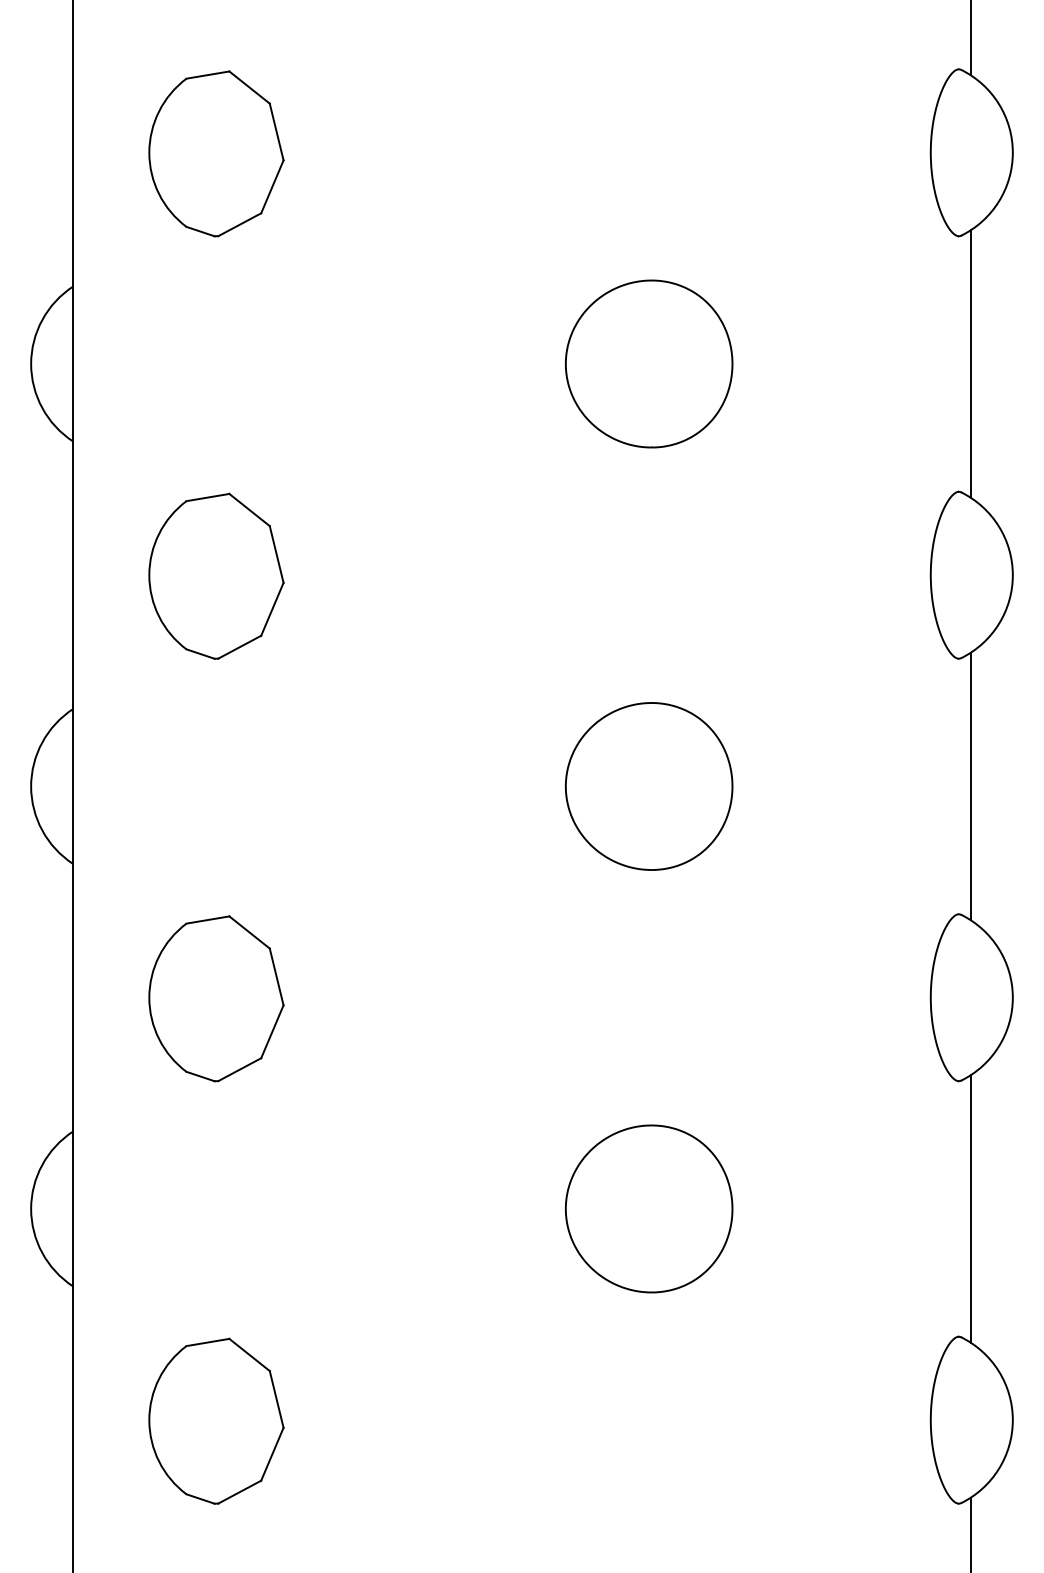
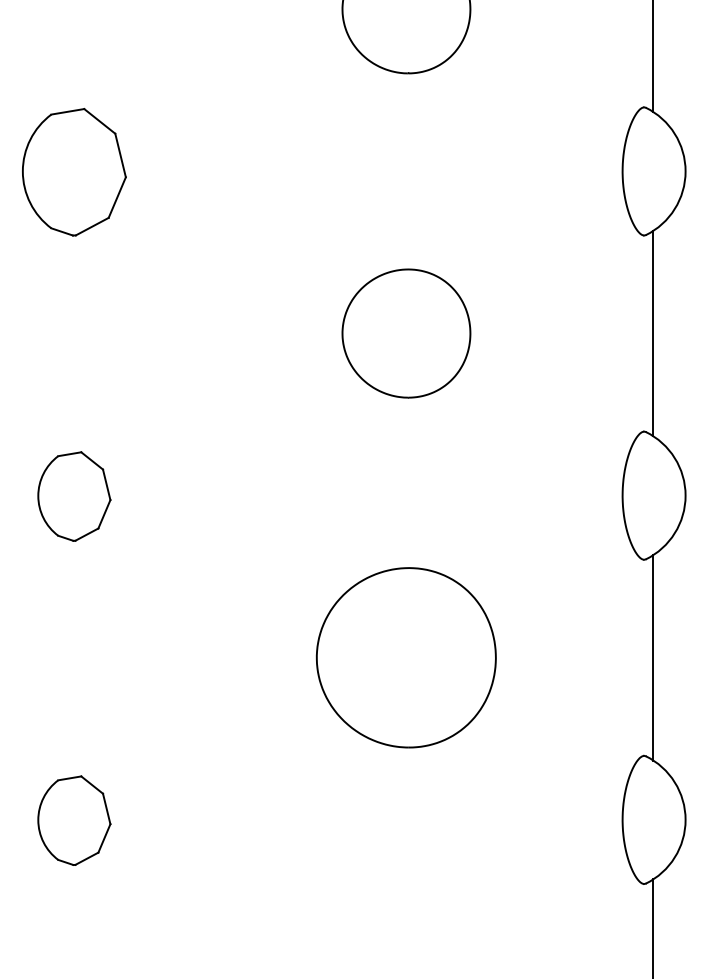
part: (216, 998) -> (74, 496), size x0.7
part: (649, 1208) -> (406, 657), size x1.4
part: (216, 1420) -> (74, 820), size x0.7

